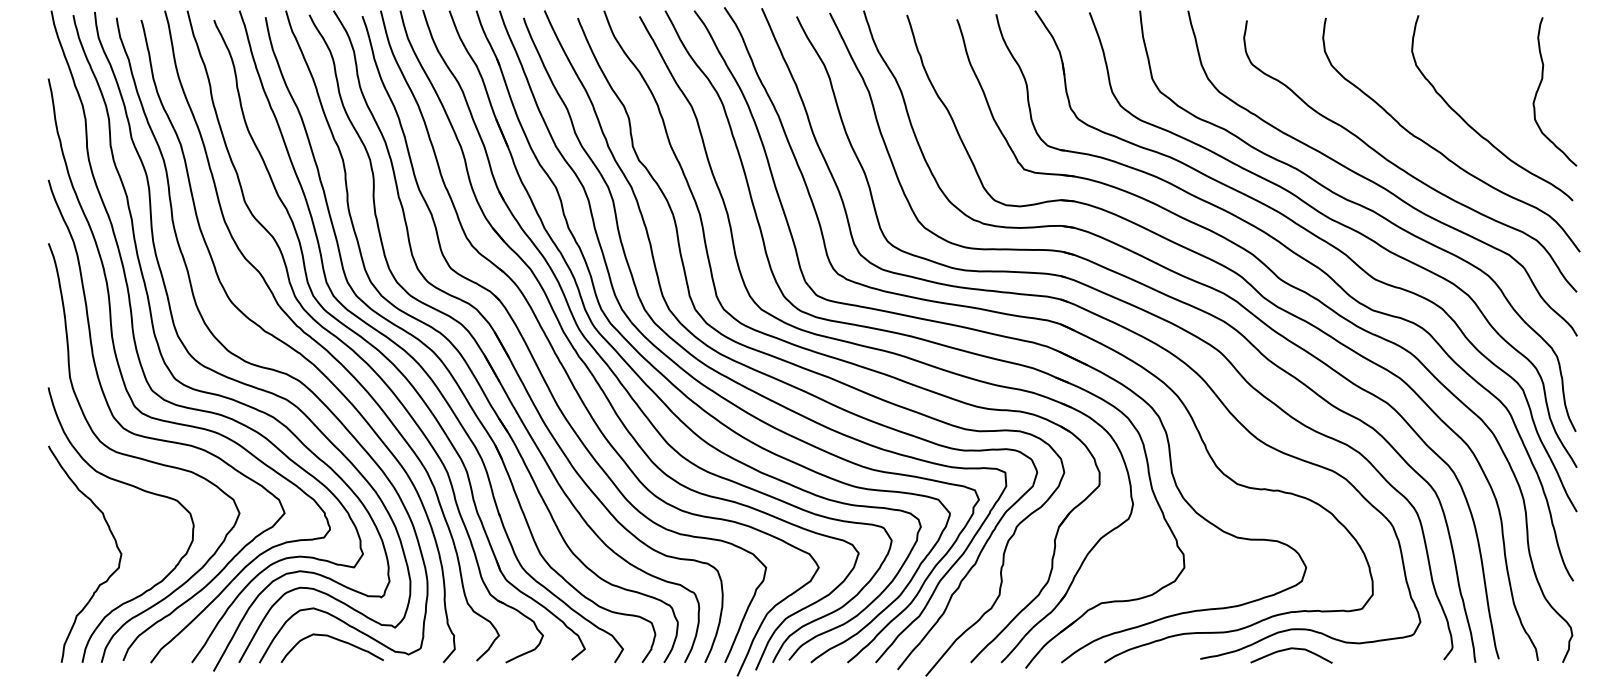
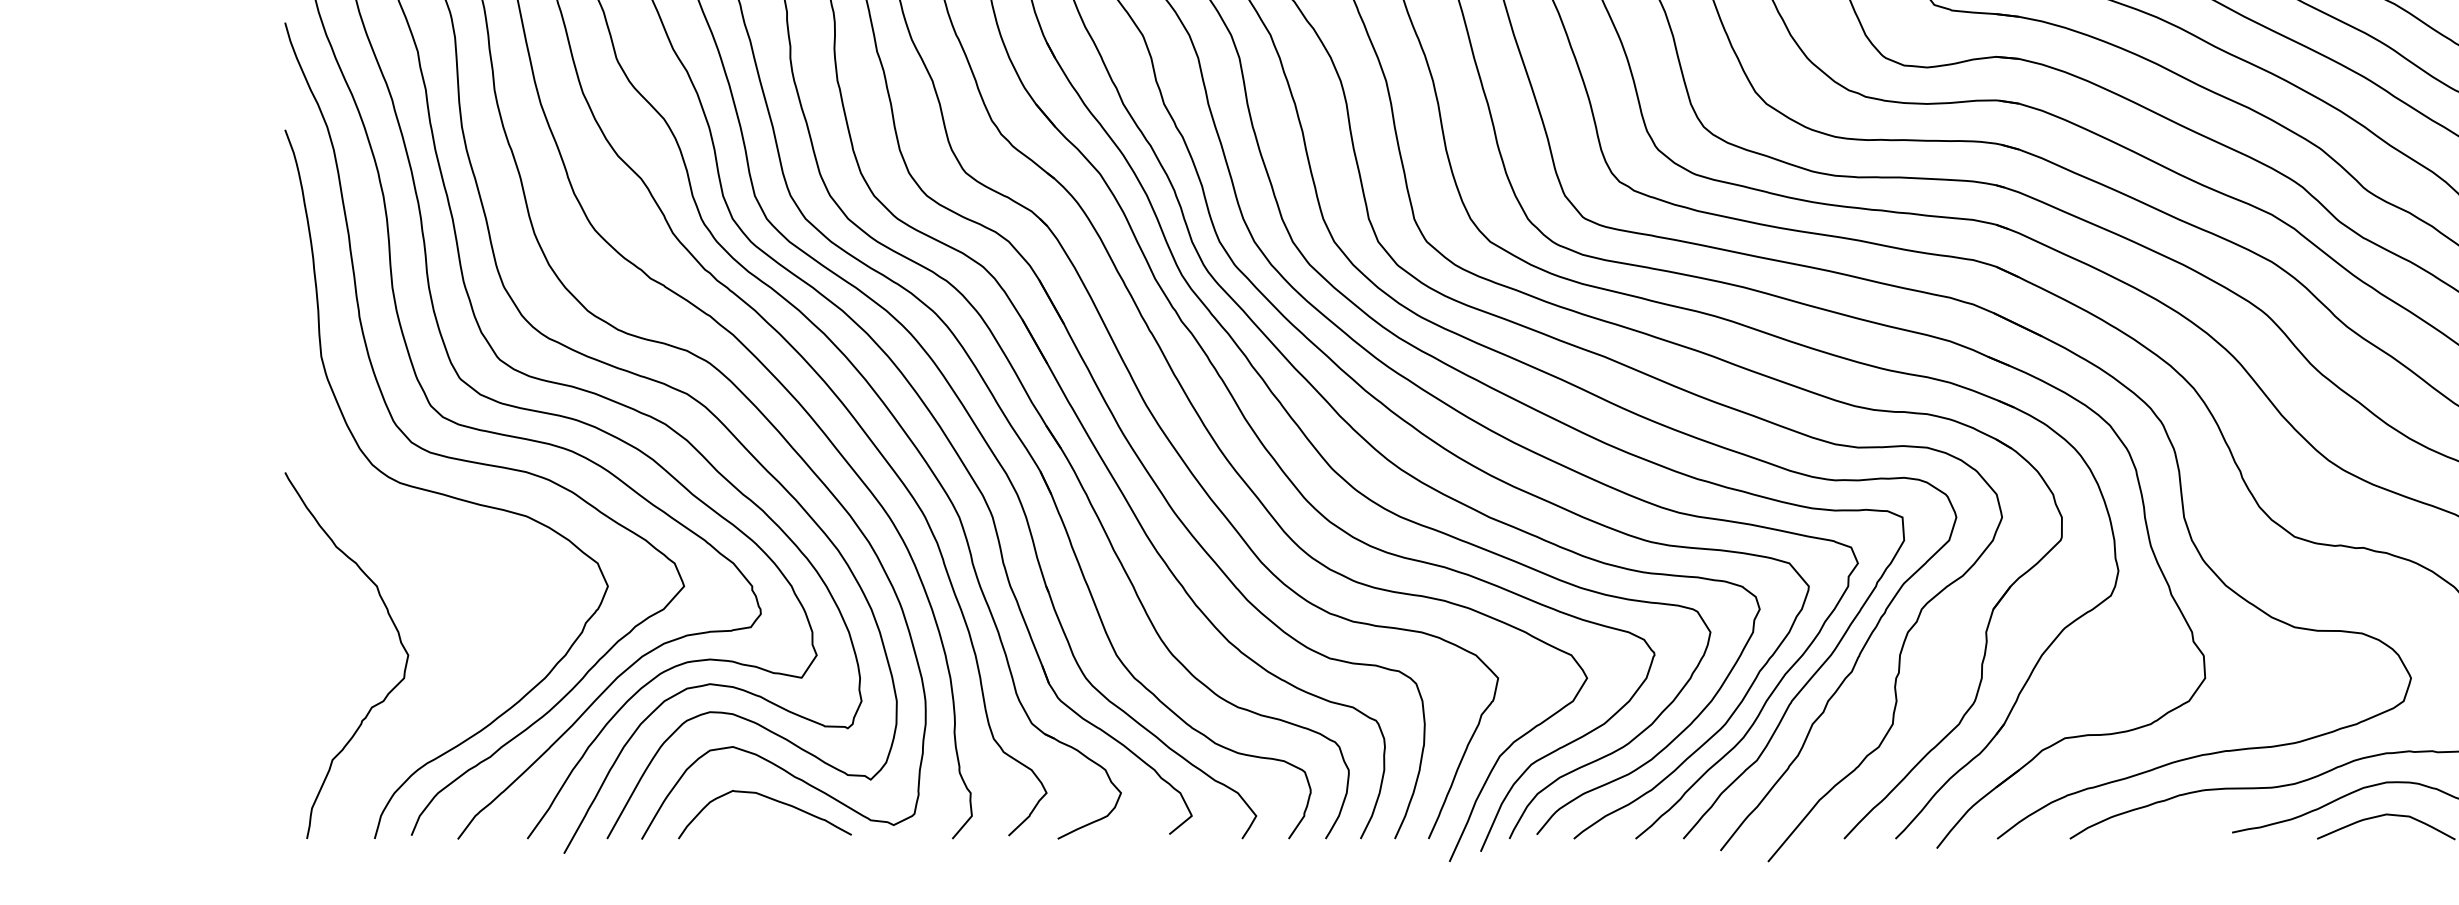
curve: (133, 487) -> (428, 542), removed

